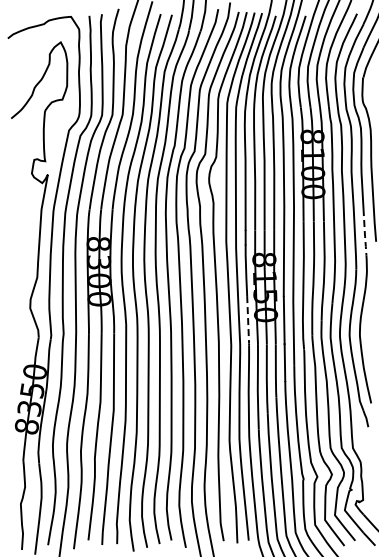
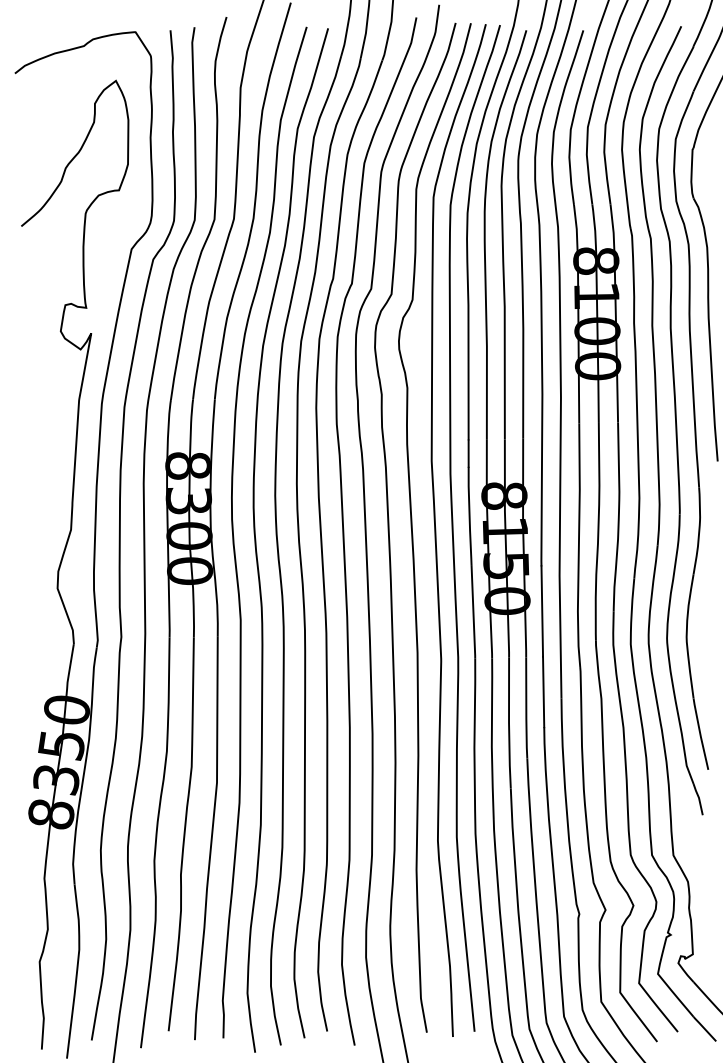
line: (364, 233) -> (695, 445), dashed -> solid
line: (248, 321) -> (474, 613), dashed -> solid

